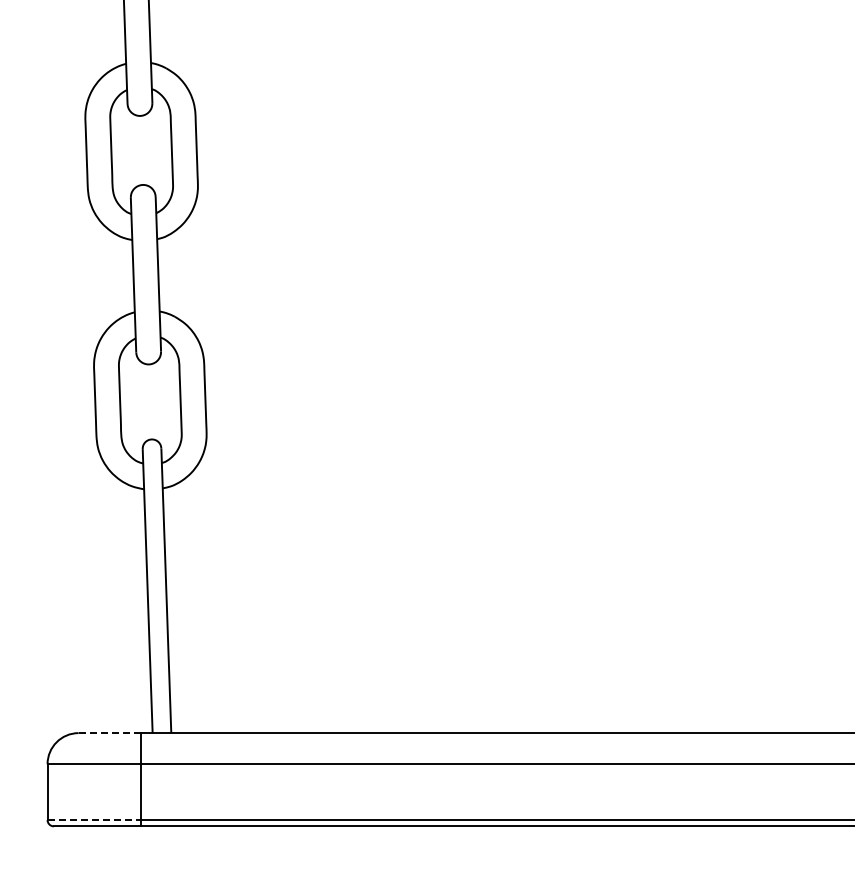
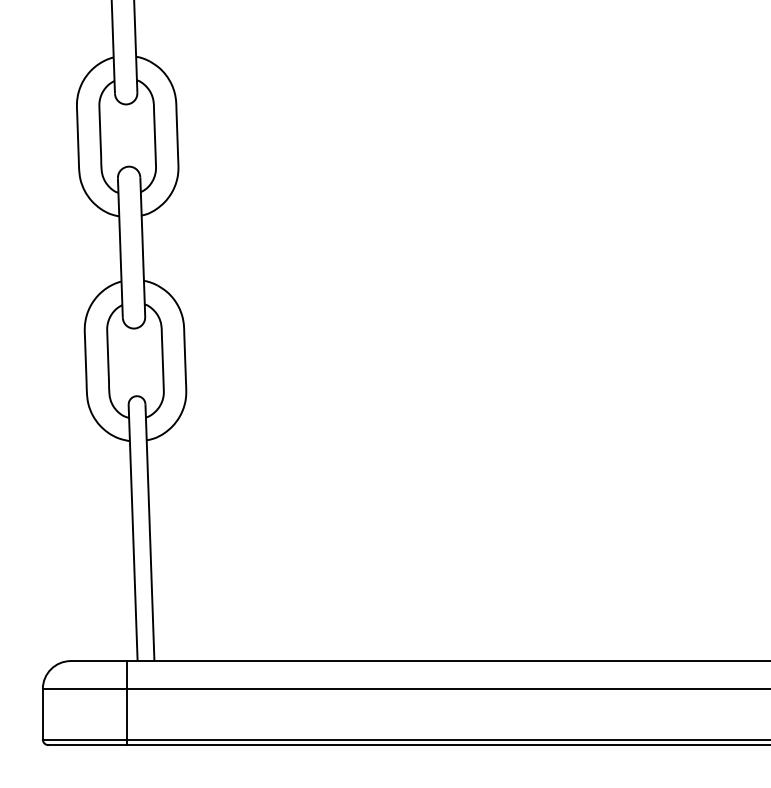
line: (110, 733) -> (99, 661), dashed -> solid
line: (94, 820) -> (85, 739), dashed -> solid

